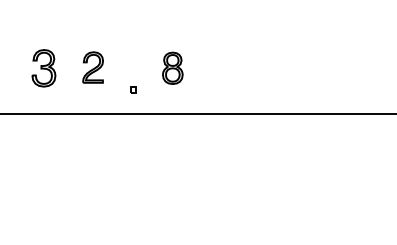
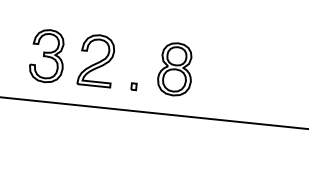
part: (92, 67) -> (95, 60), size x1.67
part: (43, 68) -> (47, 56), size x1.43
part: (172, 68) -> (175, 69), size x1.67

